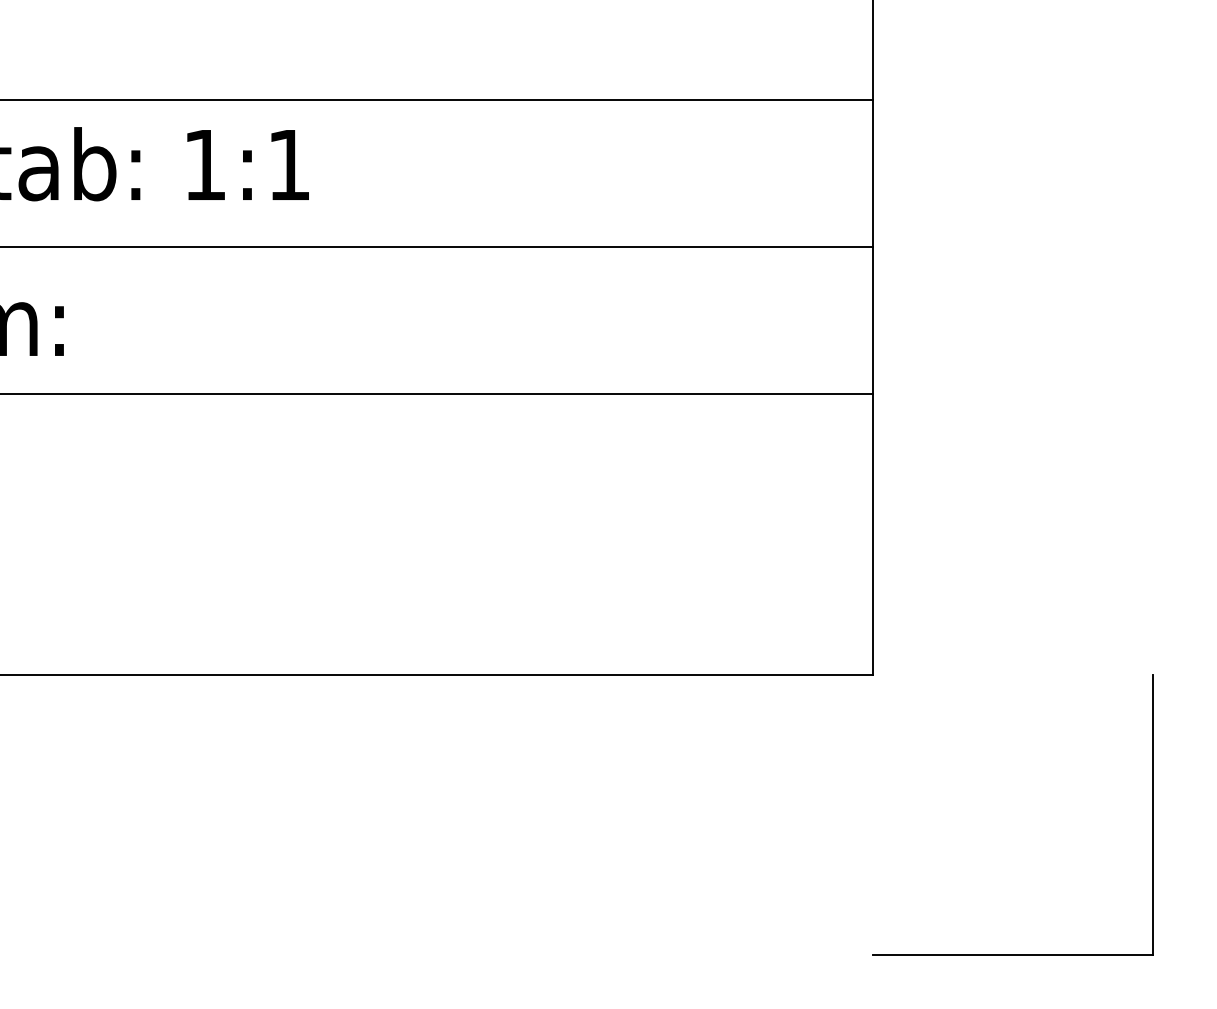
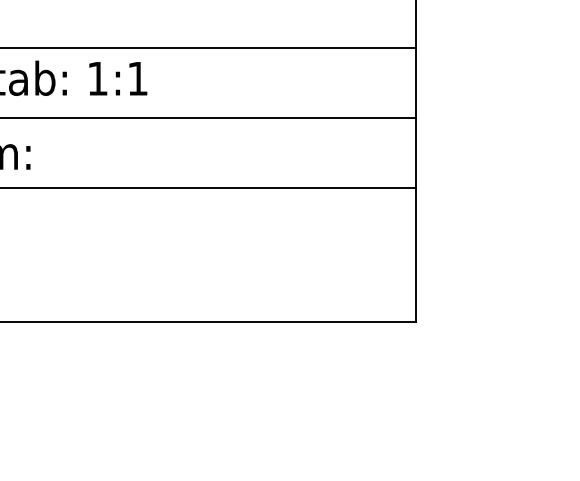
part: (1012, 953) -> (482, 454), removed

